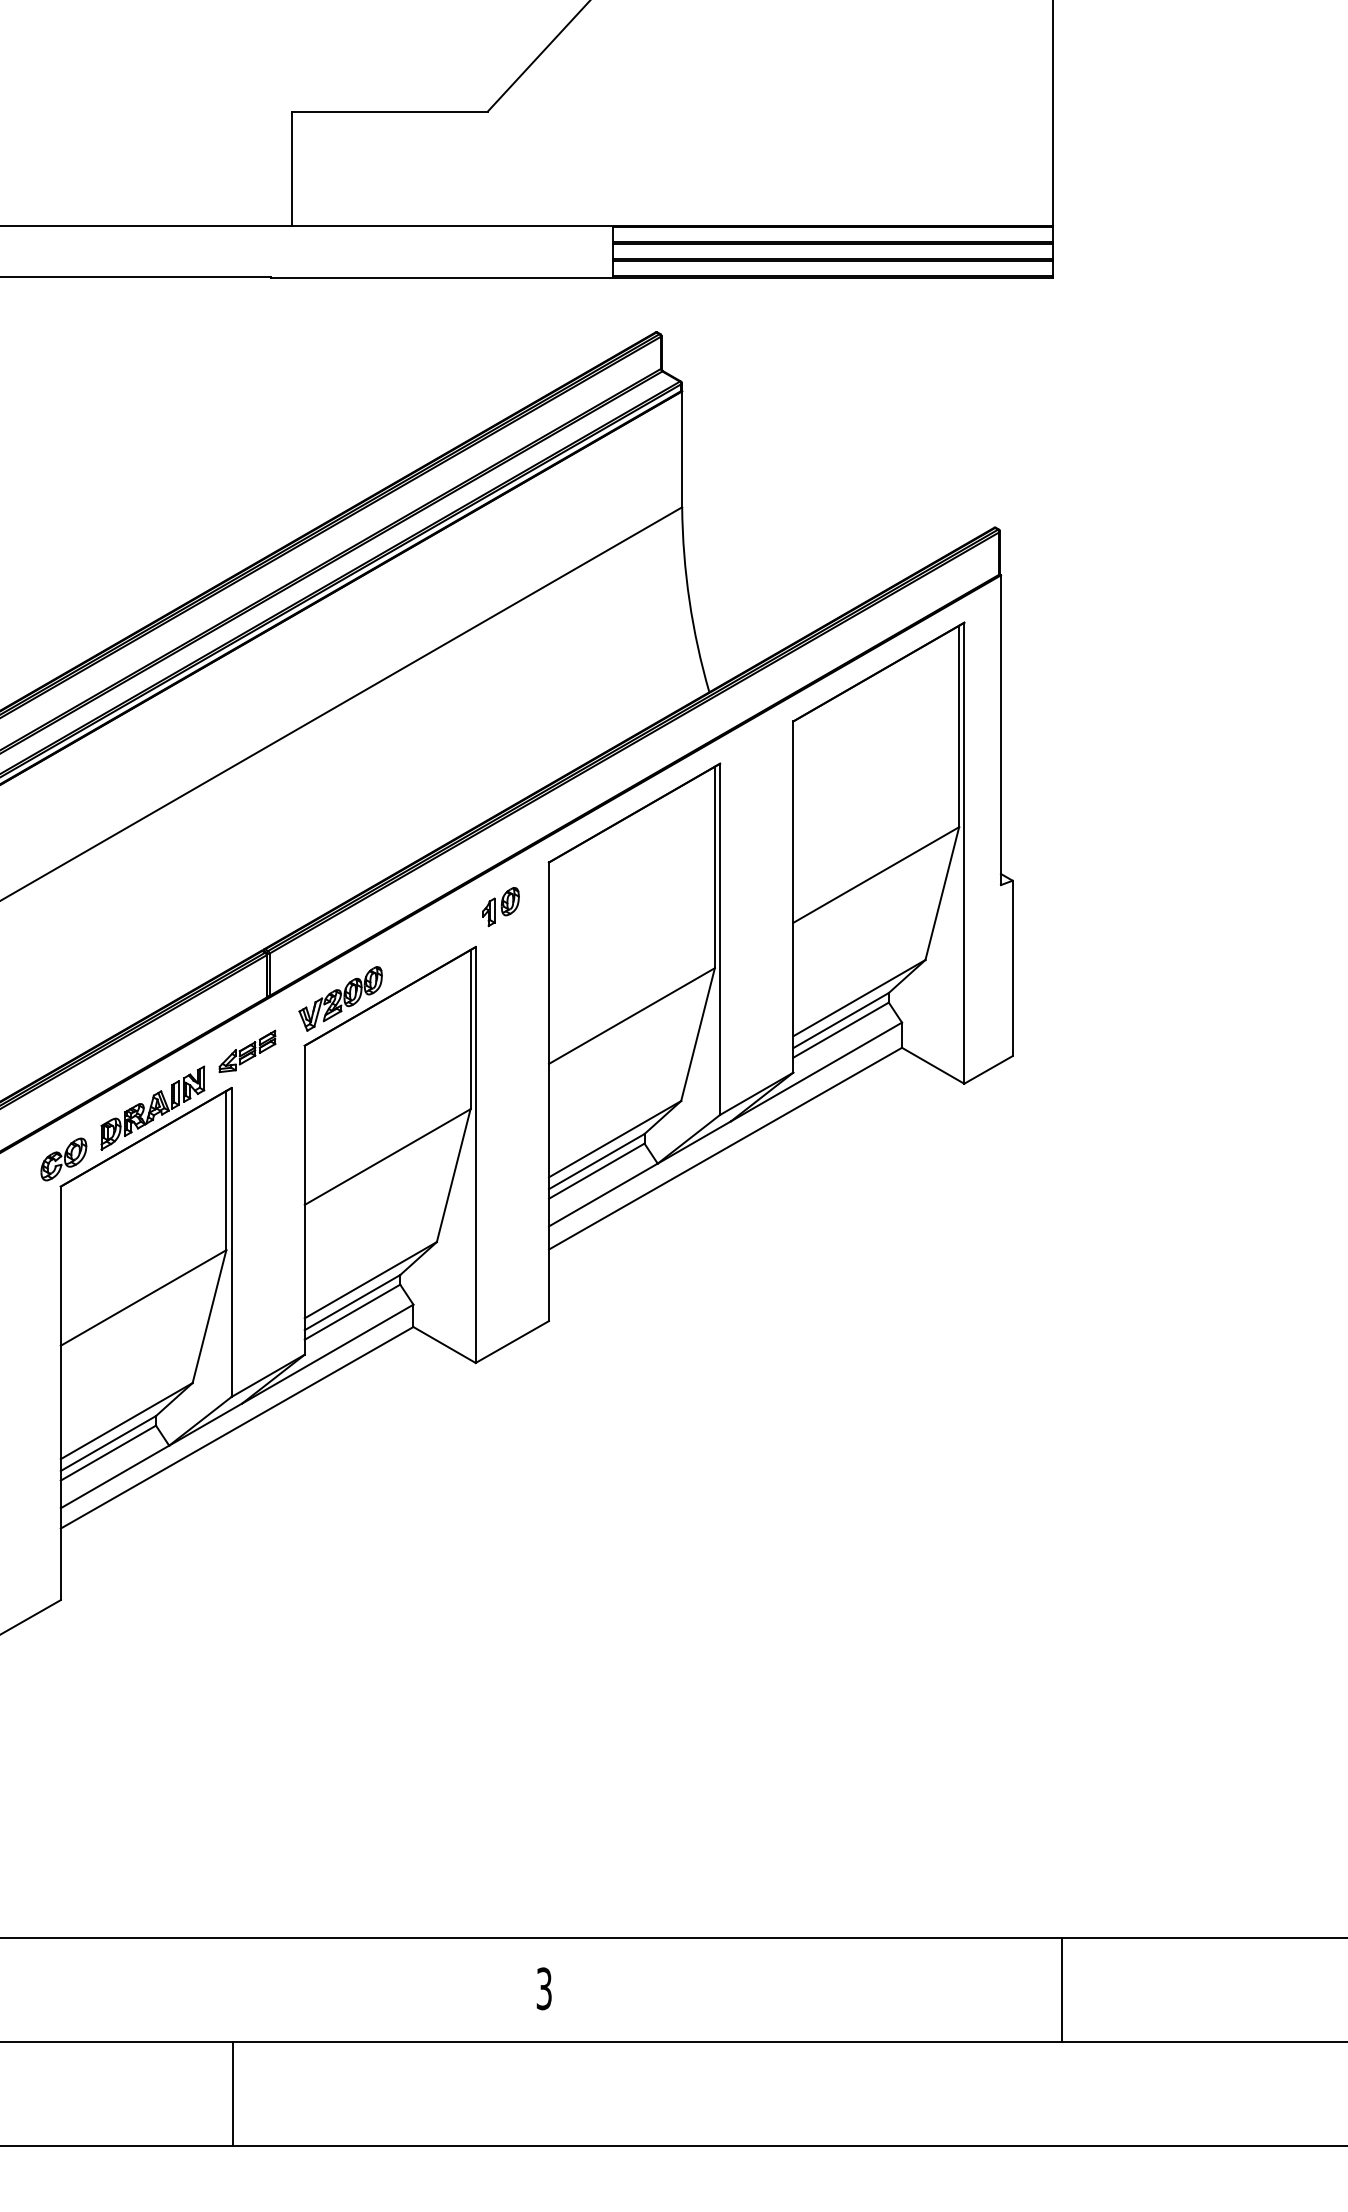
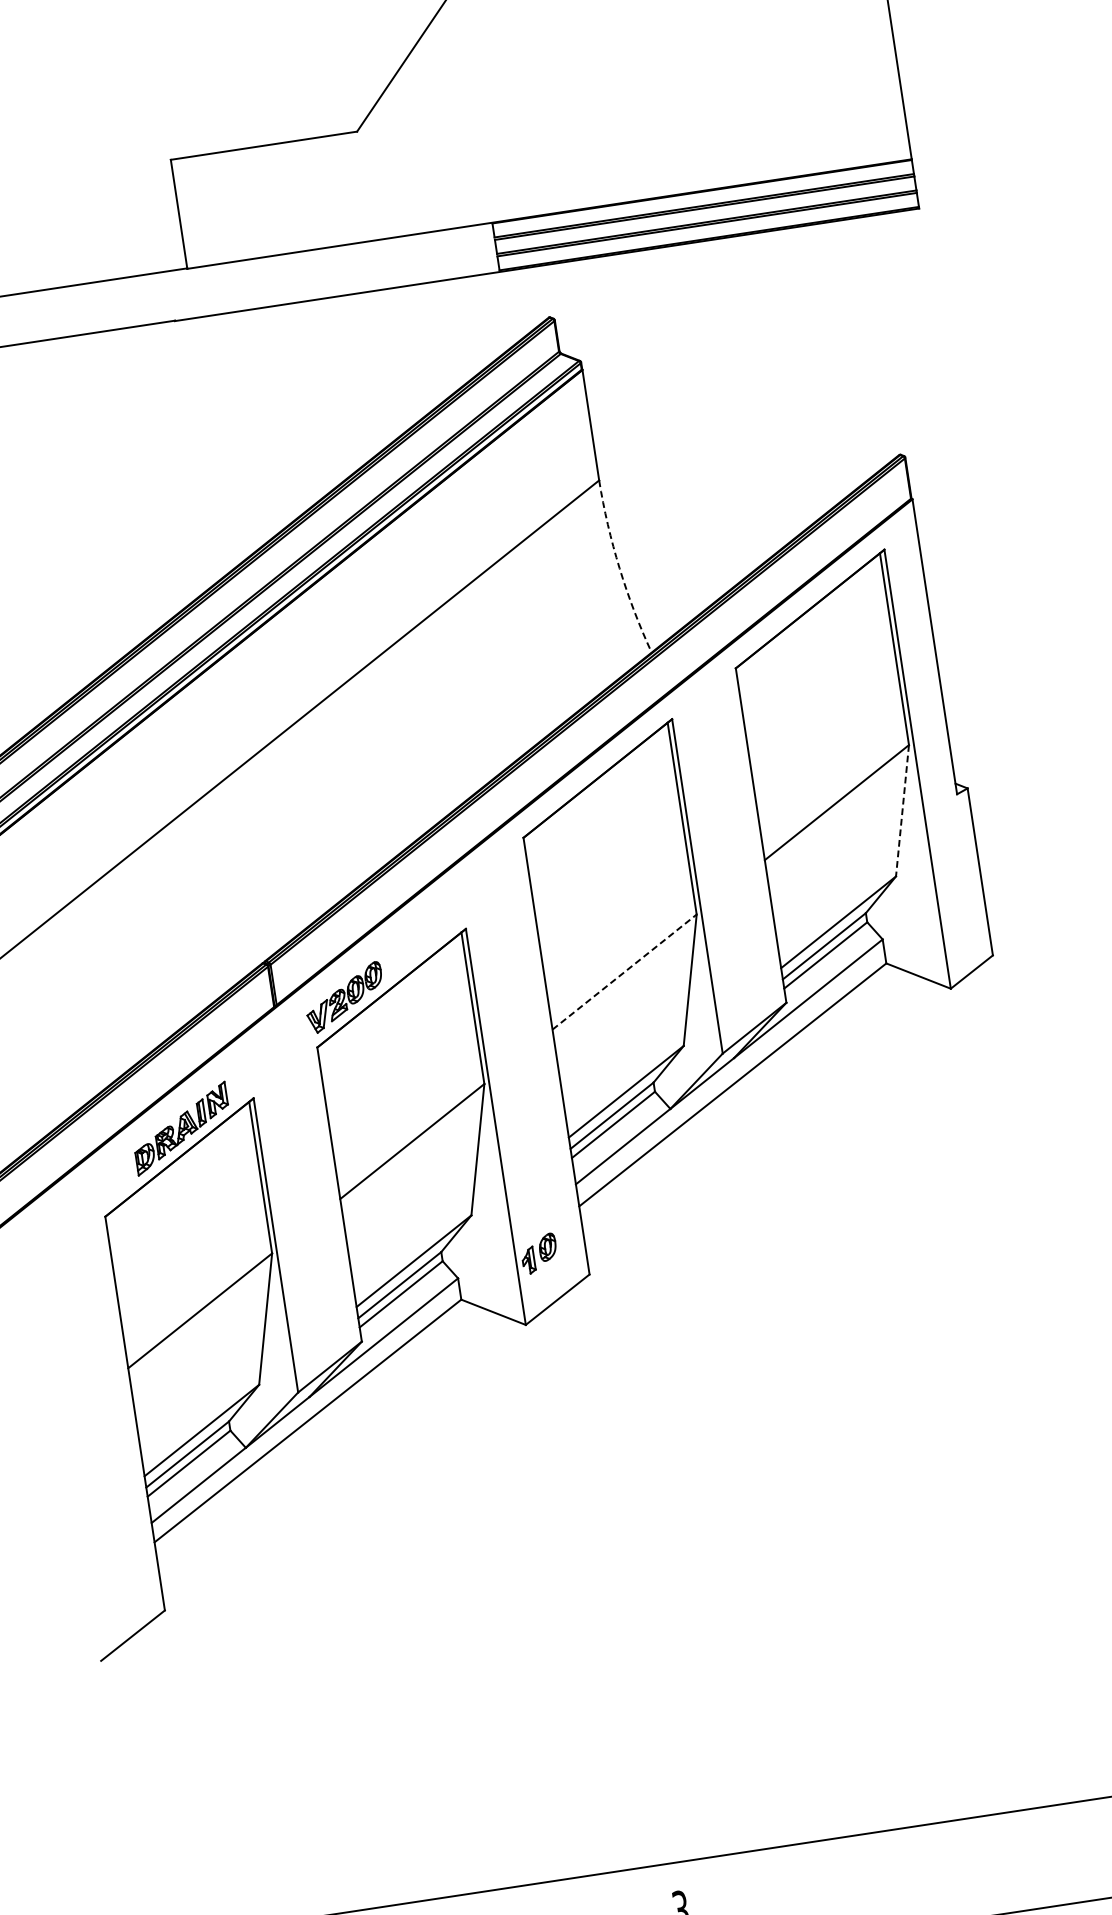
arc: (689, 600) -> (619, 568), solid -> dashed
line: (942, 893) -> (902, 810), solid -> dashed
part: (500, 907) -> (539, 1254), moved
line: (631, 1016) -> (624, 972), solid -> dashed
part: (247, 1051) -> (263, 1061), removed
part: (63, 1159) -> (104, 1190), removed

